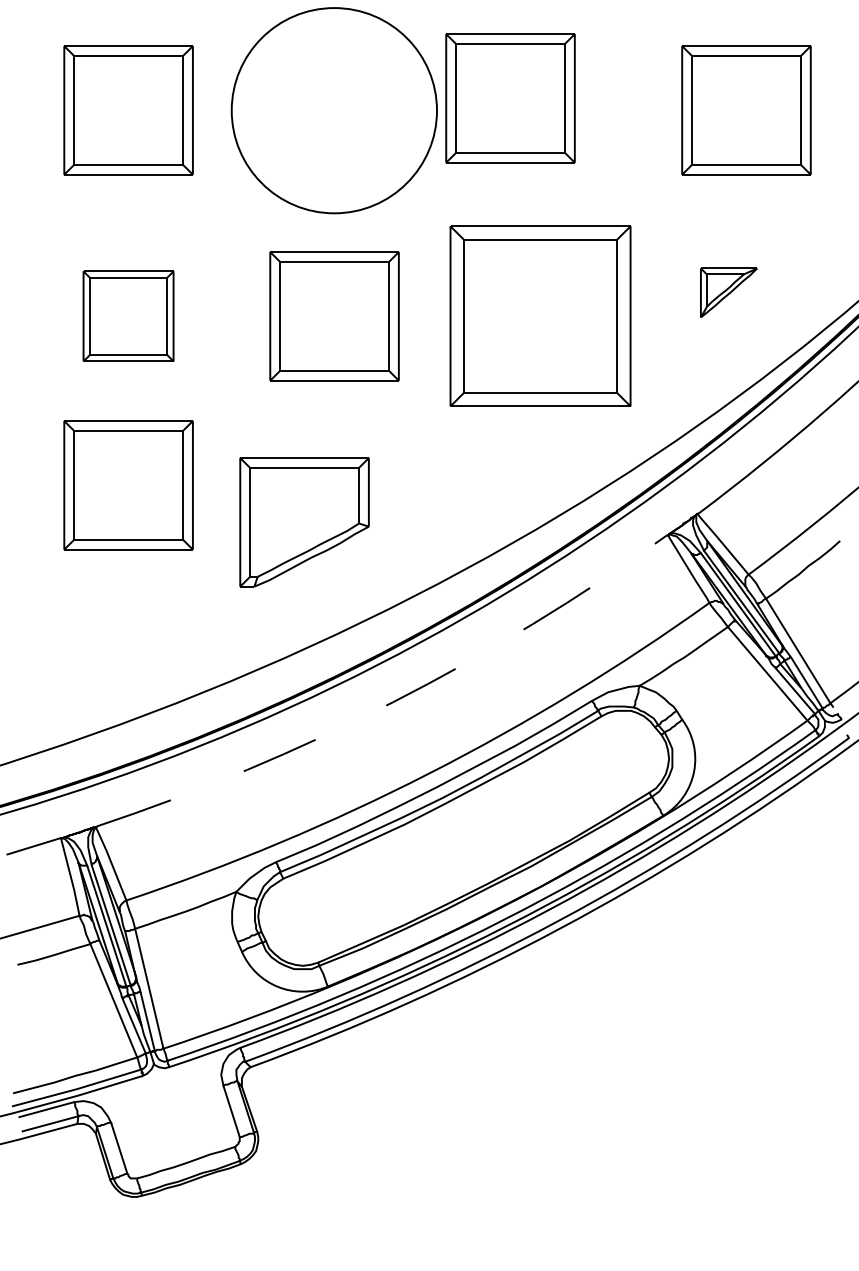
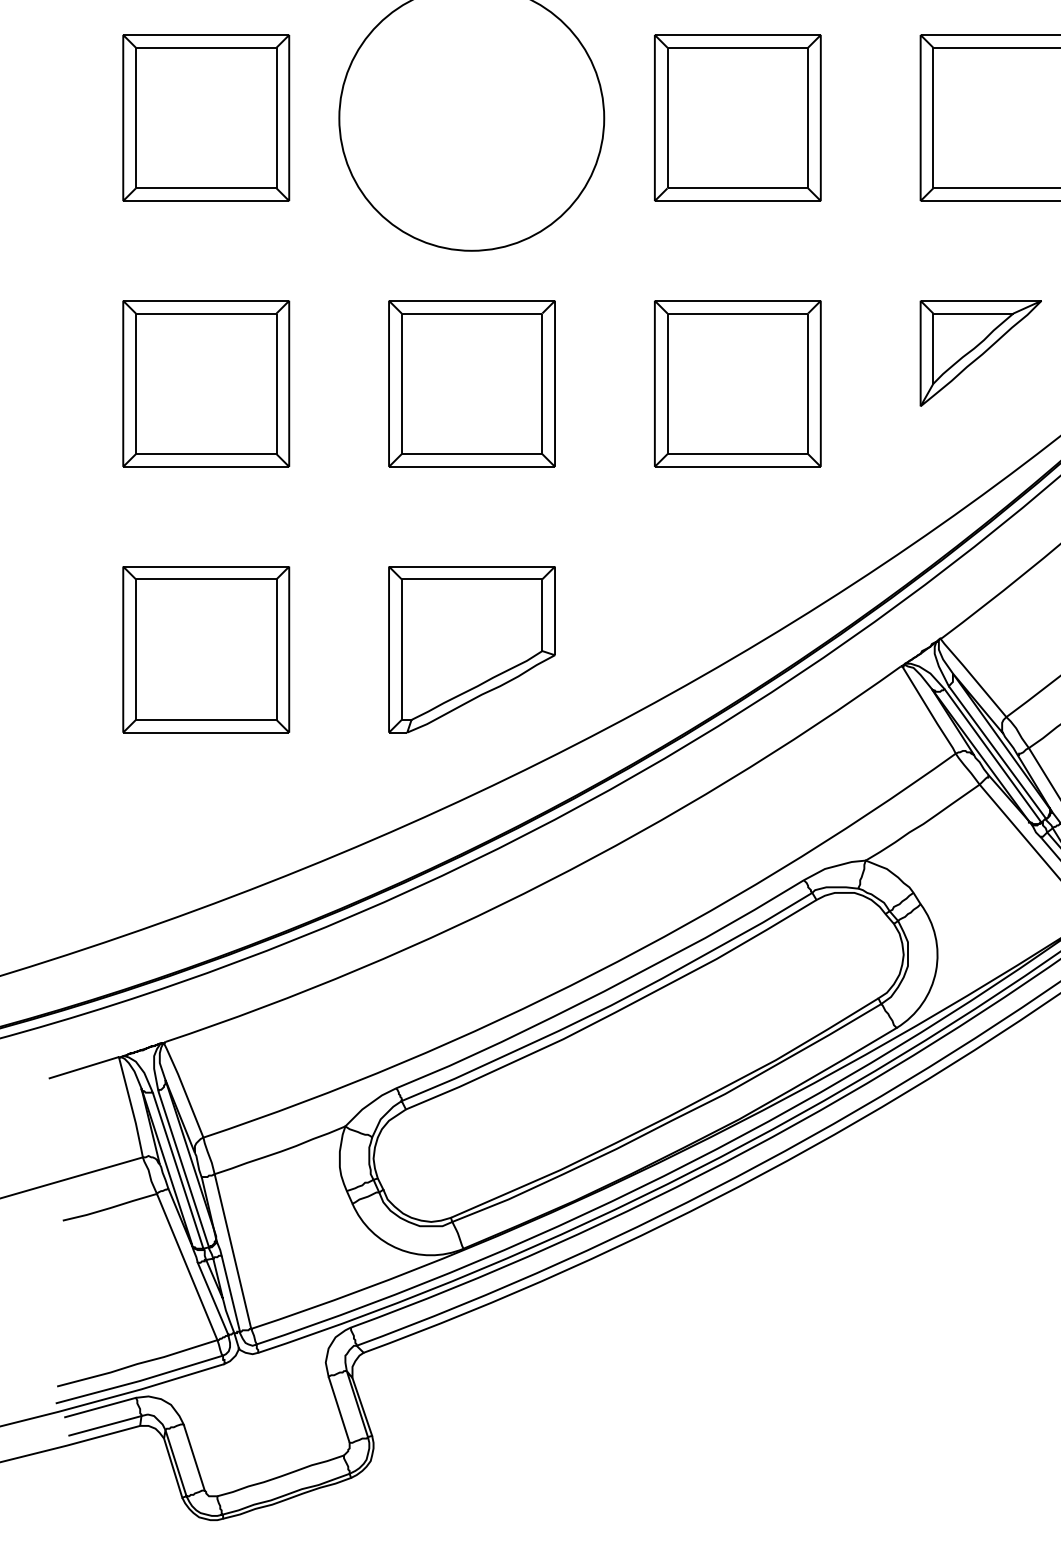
part: (510, 98) -> (737, 118), moved
part: (728, 292) -> (980, 352), size x1.67
part: (128, 316) -> (206, 383), size x1.43
part: (540, 316) -> (737, 383), size x0.71
part: (128, 485) -> (206, 649), moved
part: (304, 522) -> (471, 649), moved
arc: (392, 702) -> (546, 882), dashed -> solid

